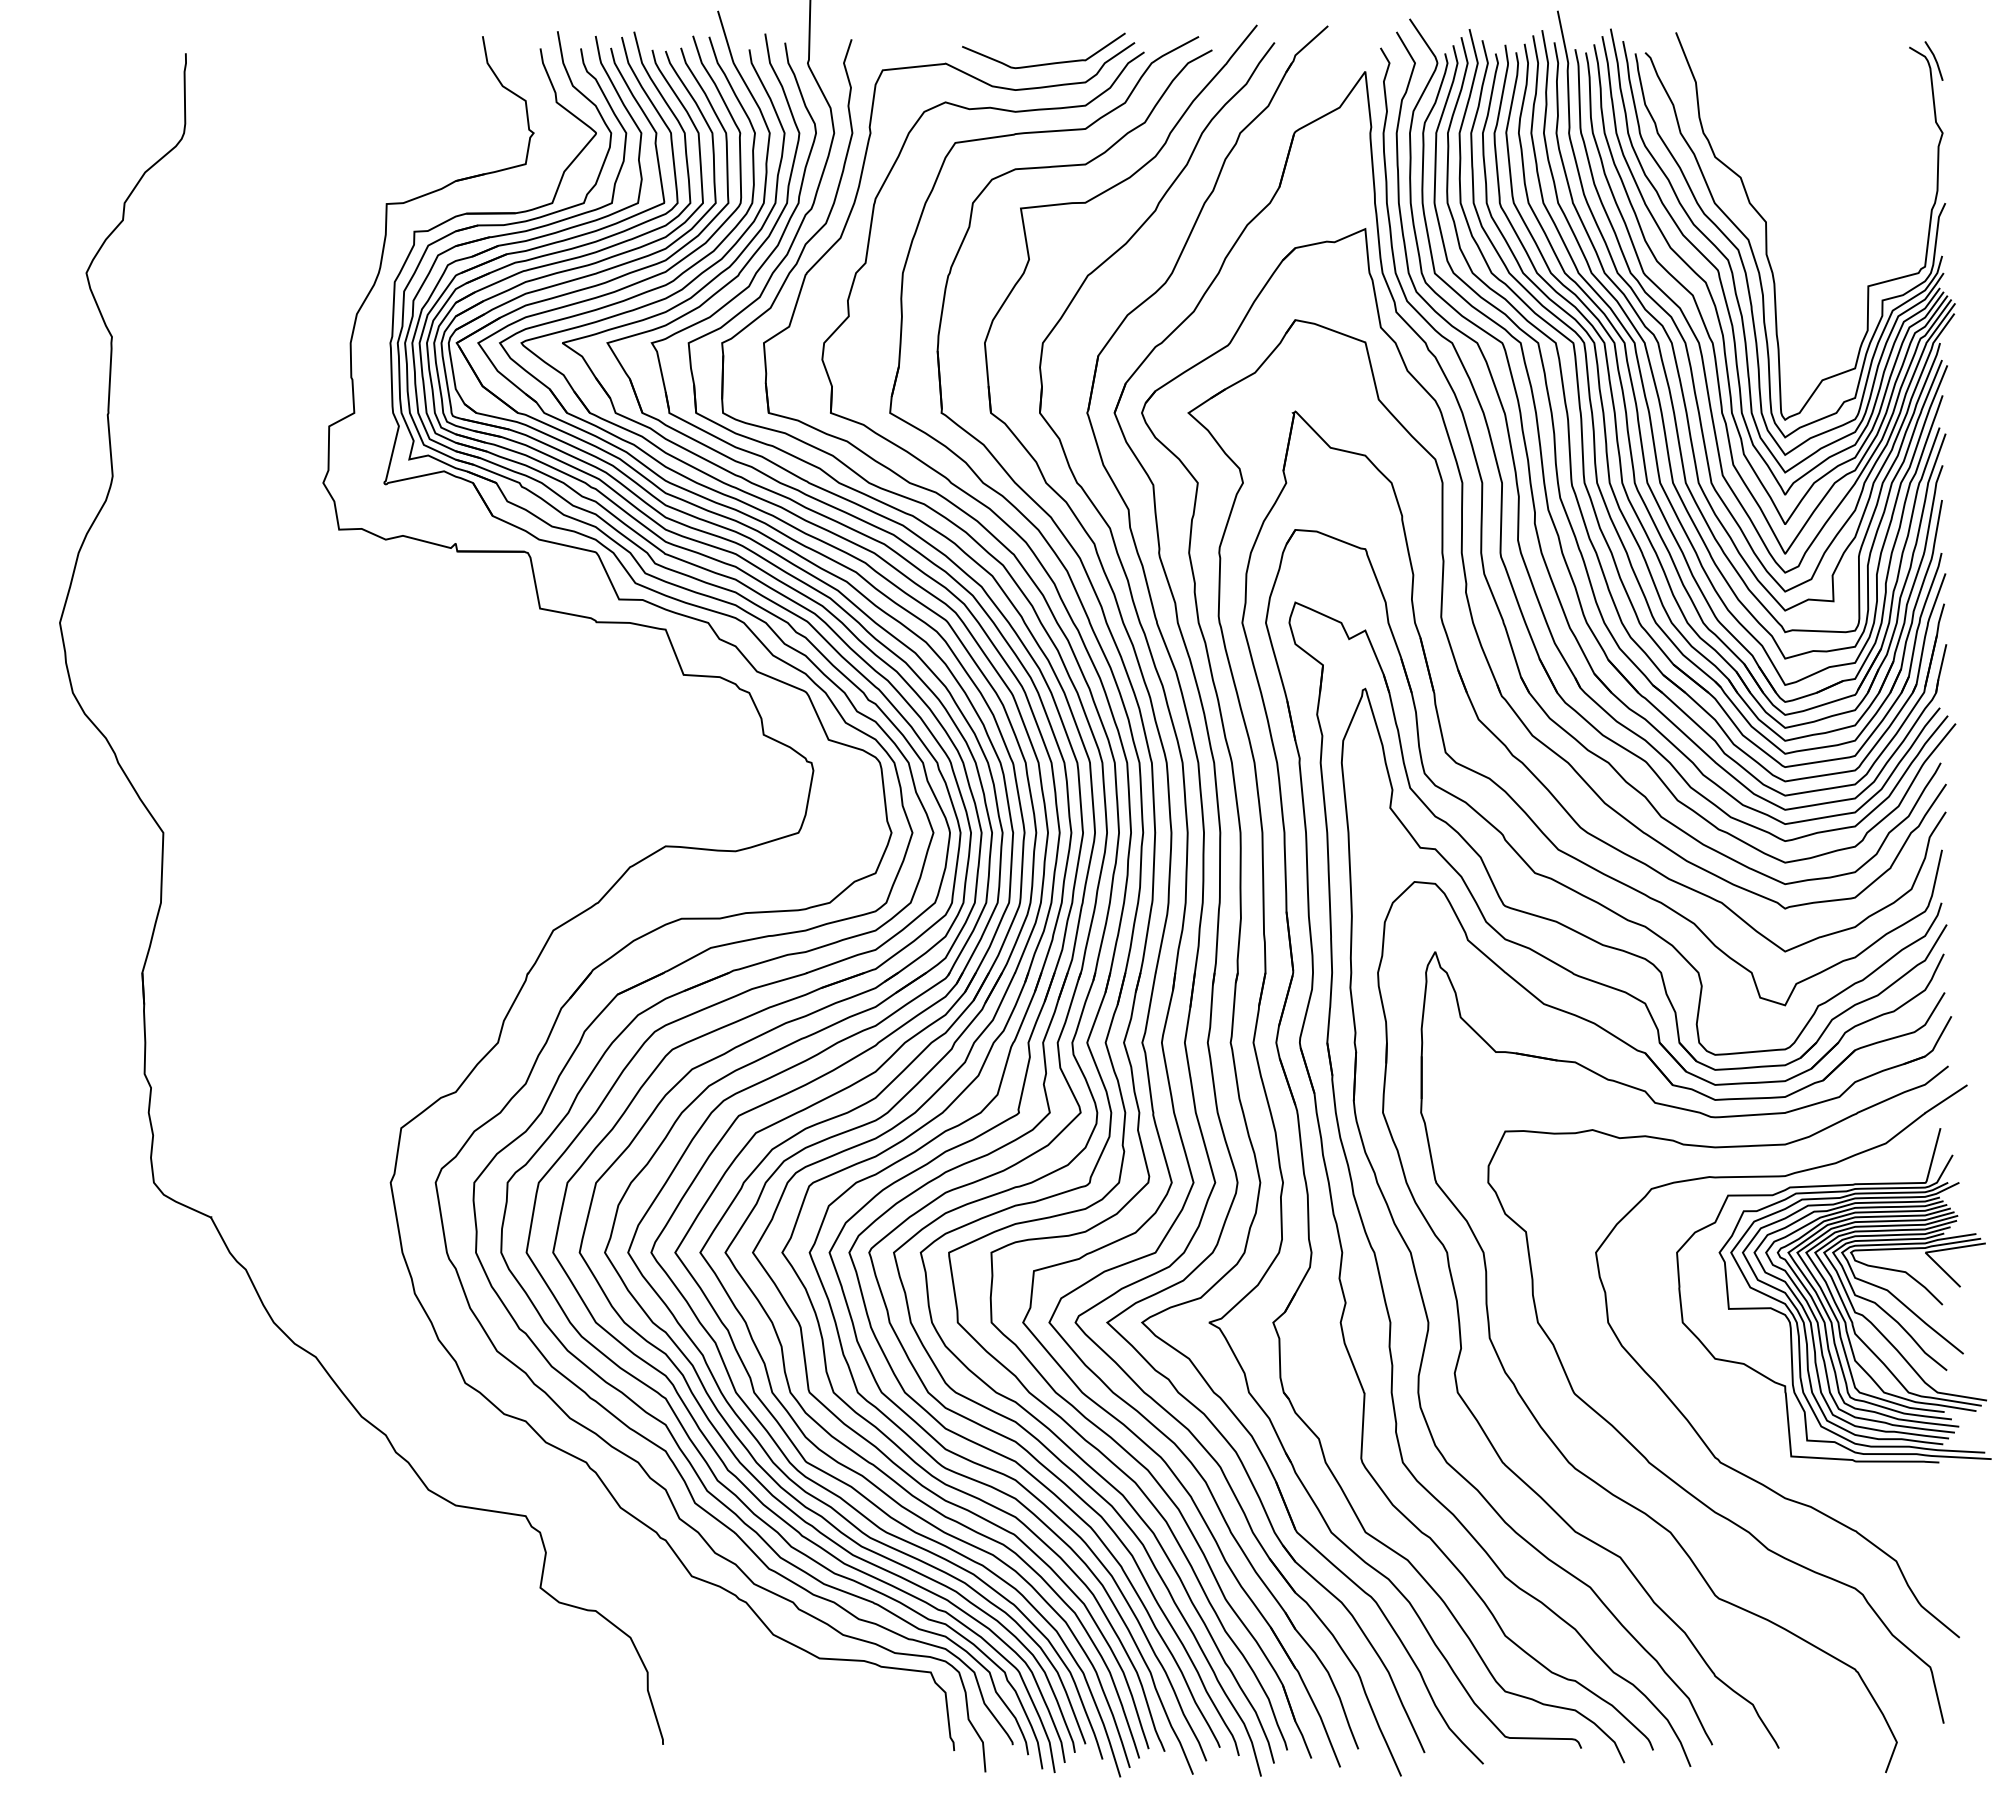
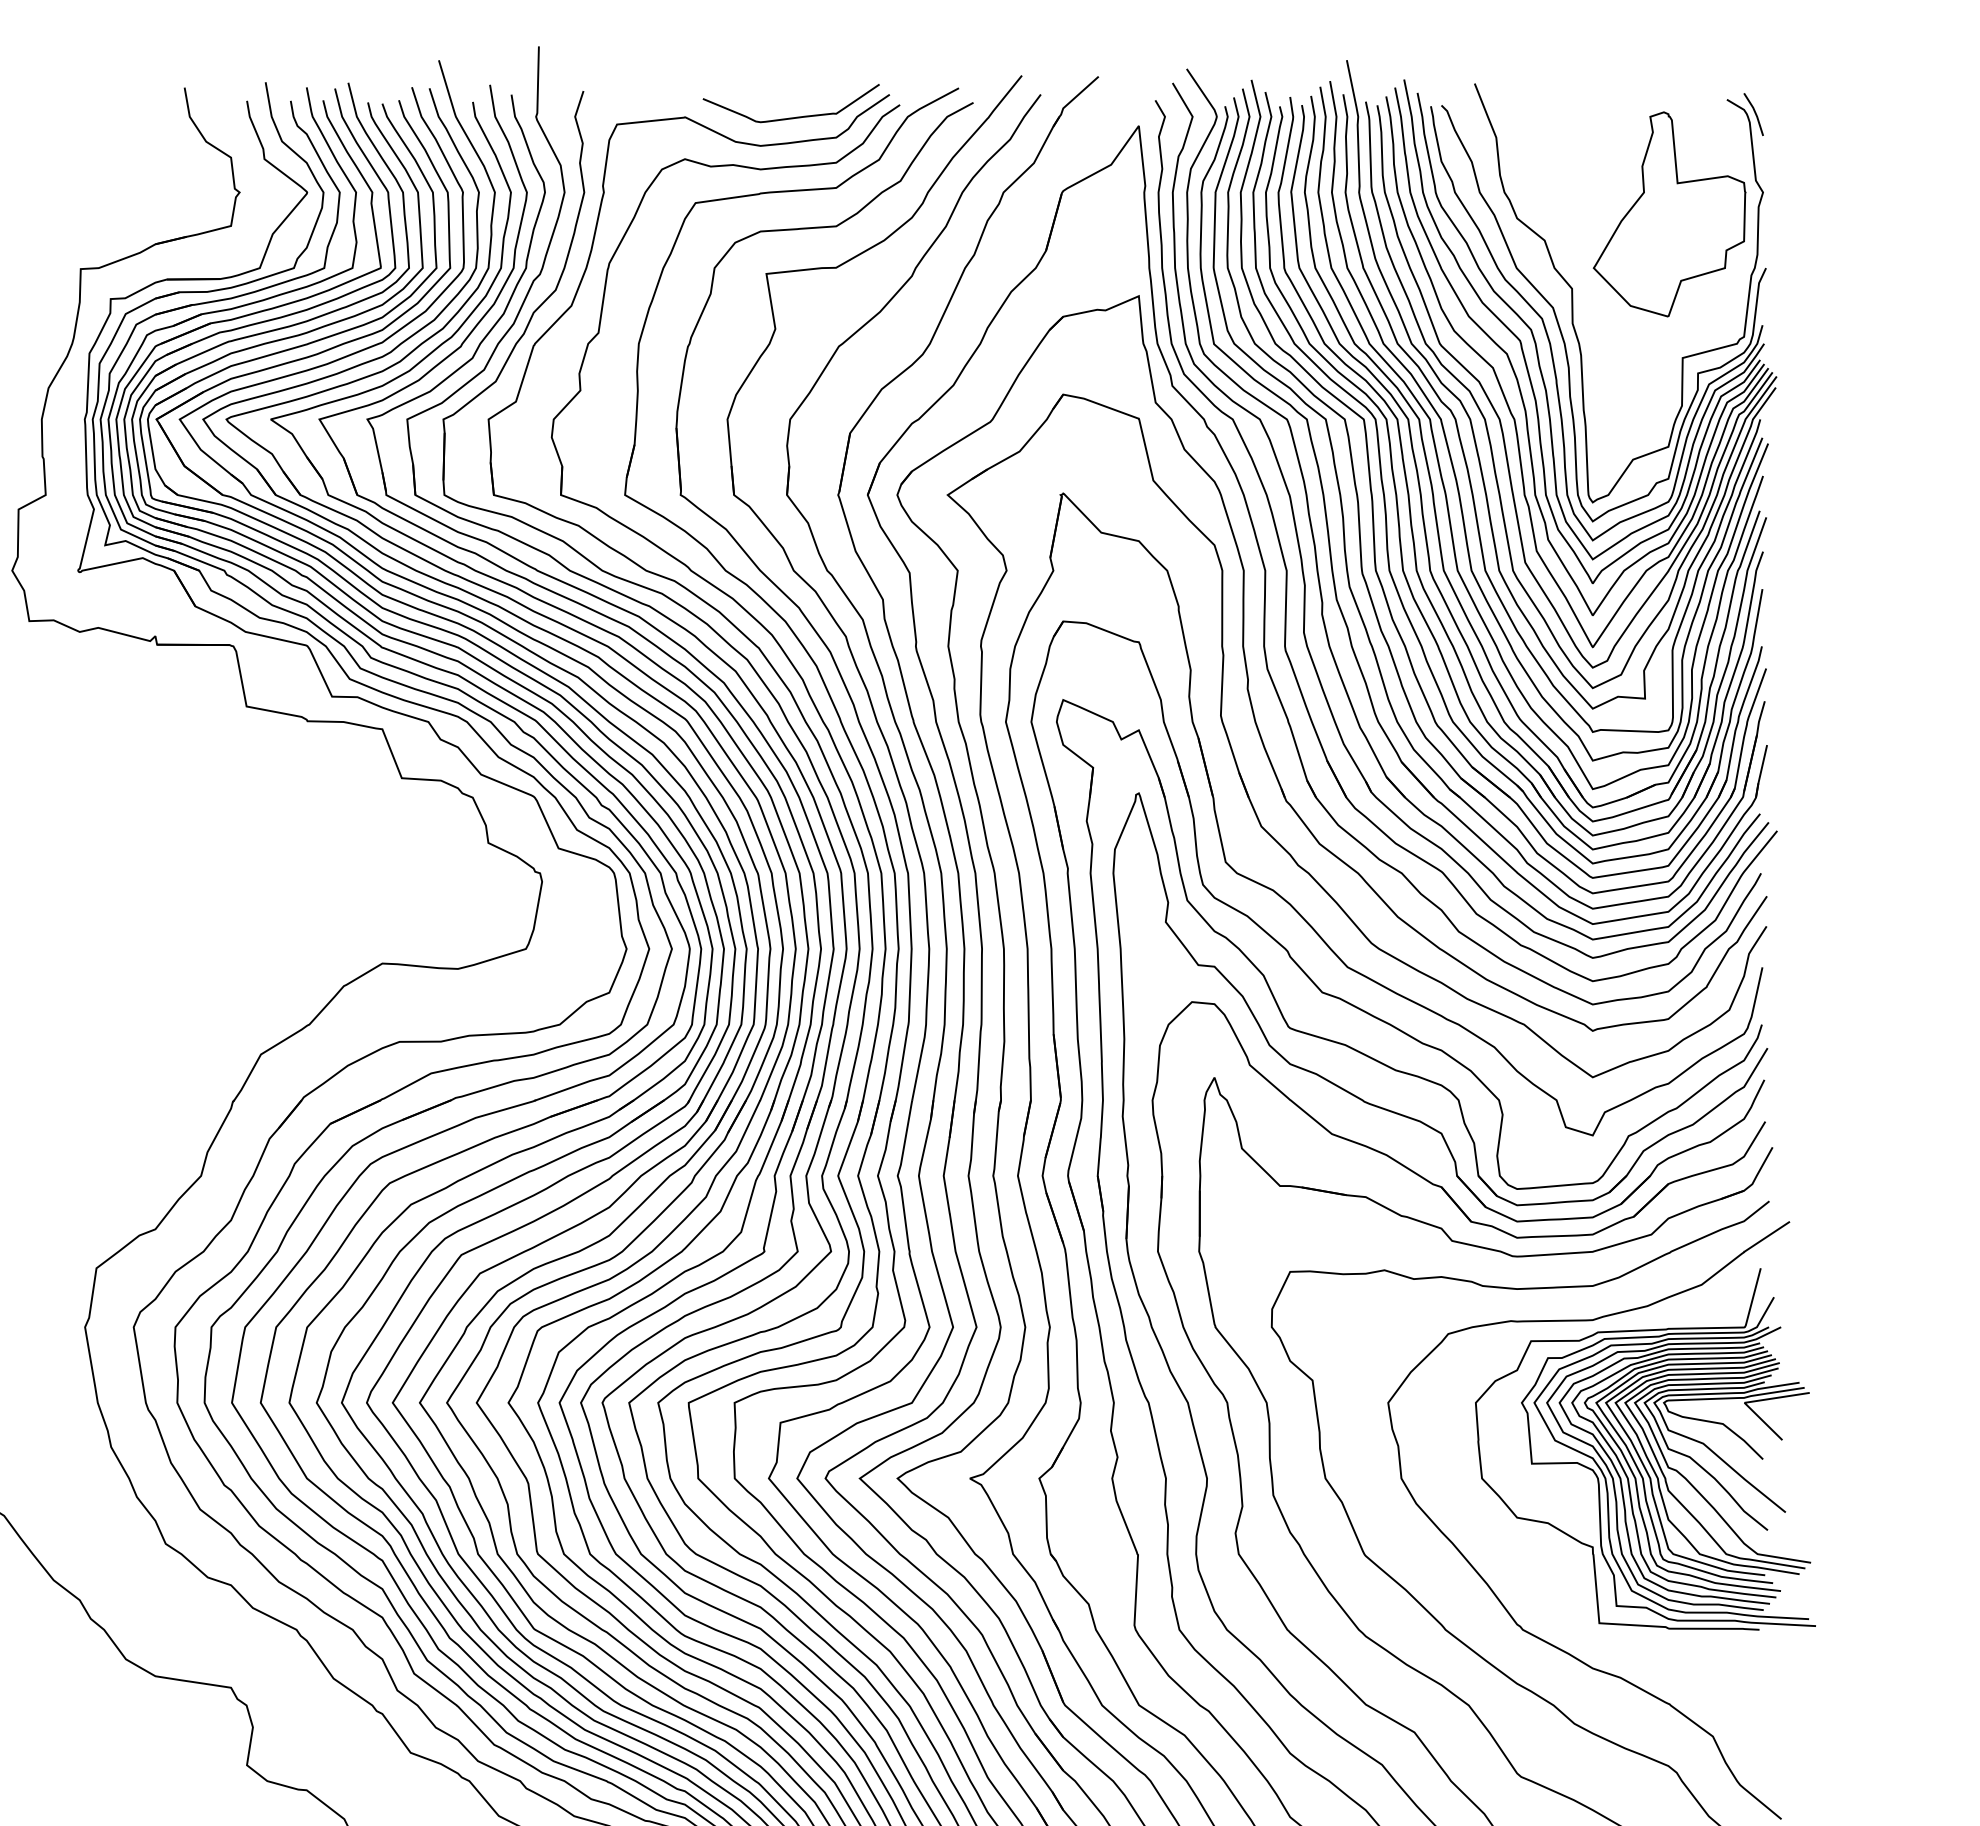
part: (1856, 153) -> (1669, 214), added

